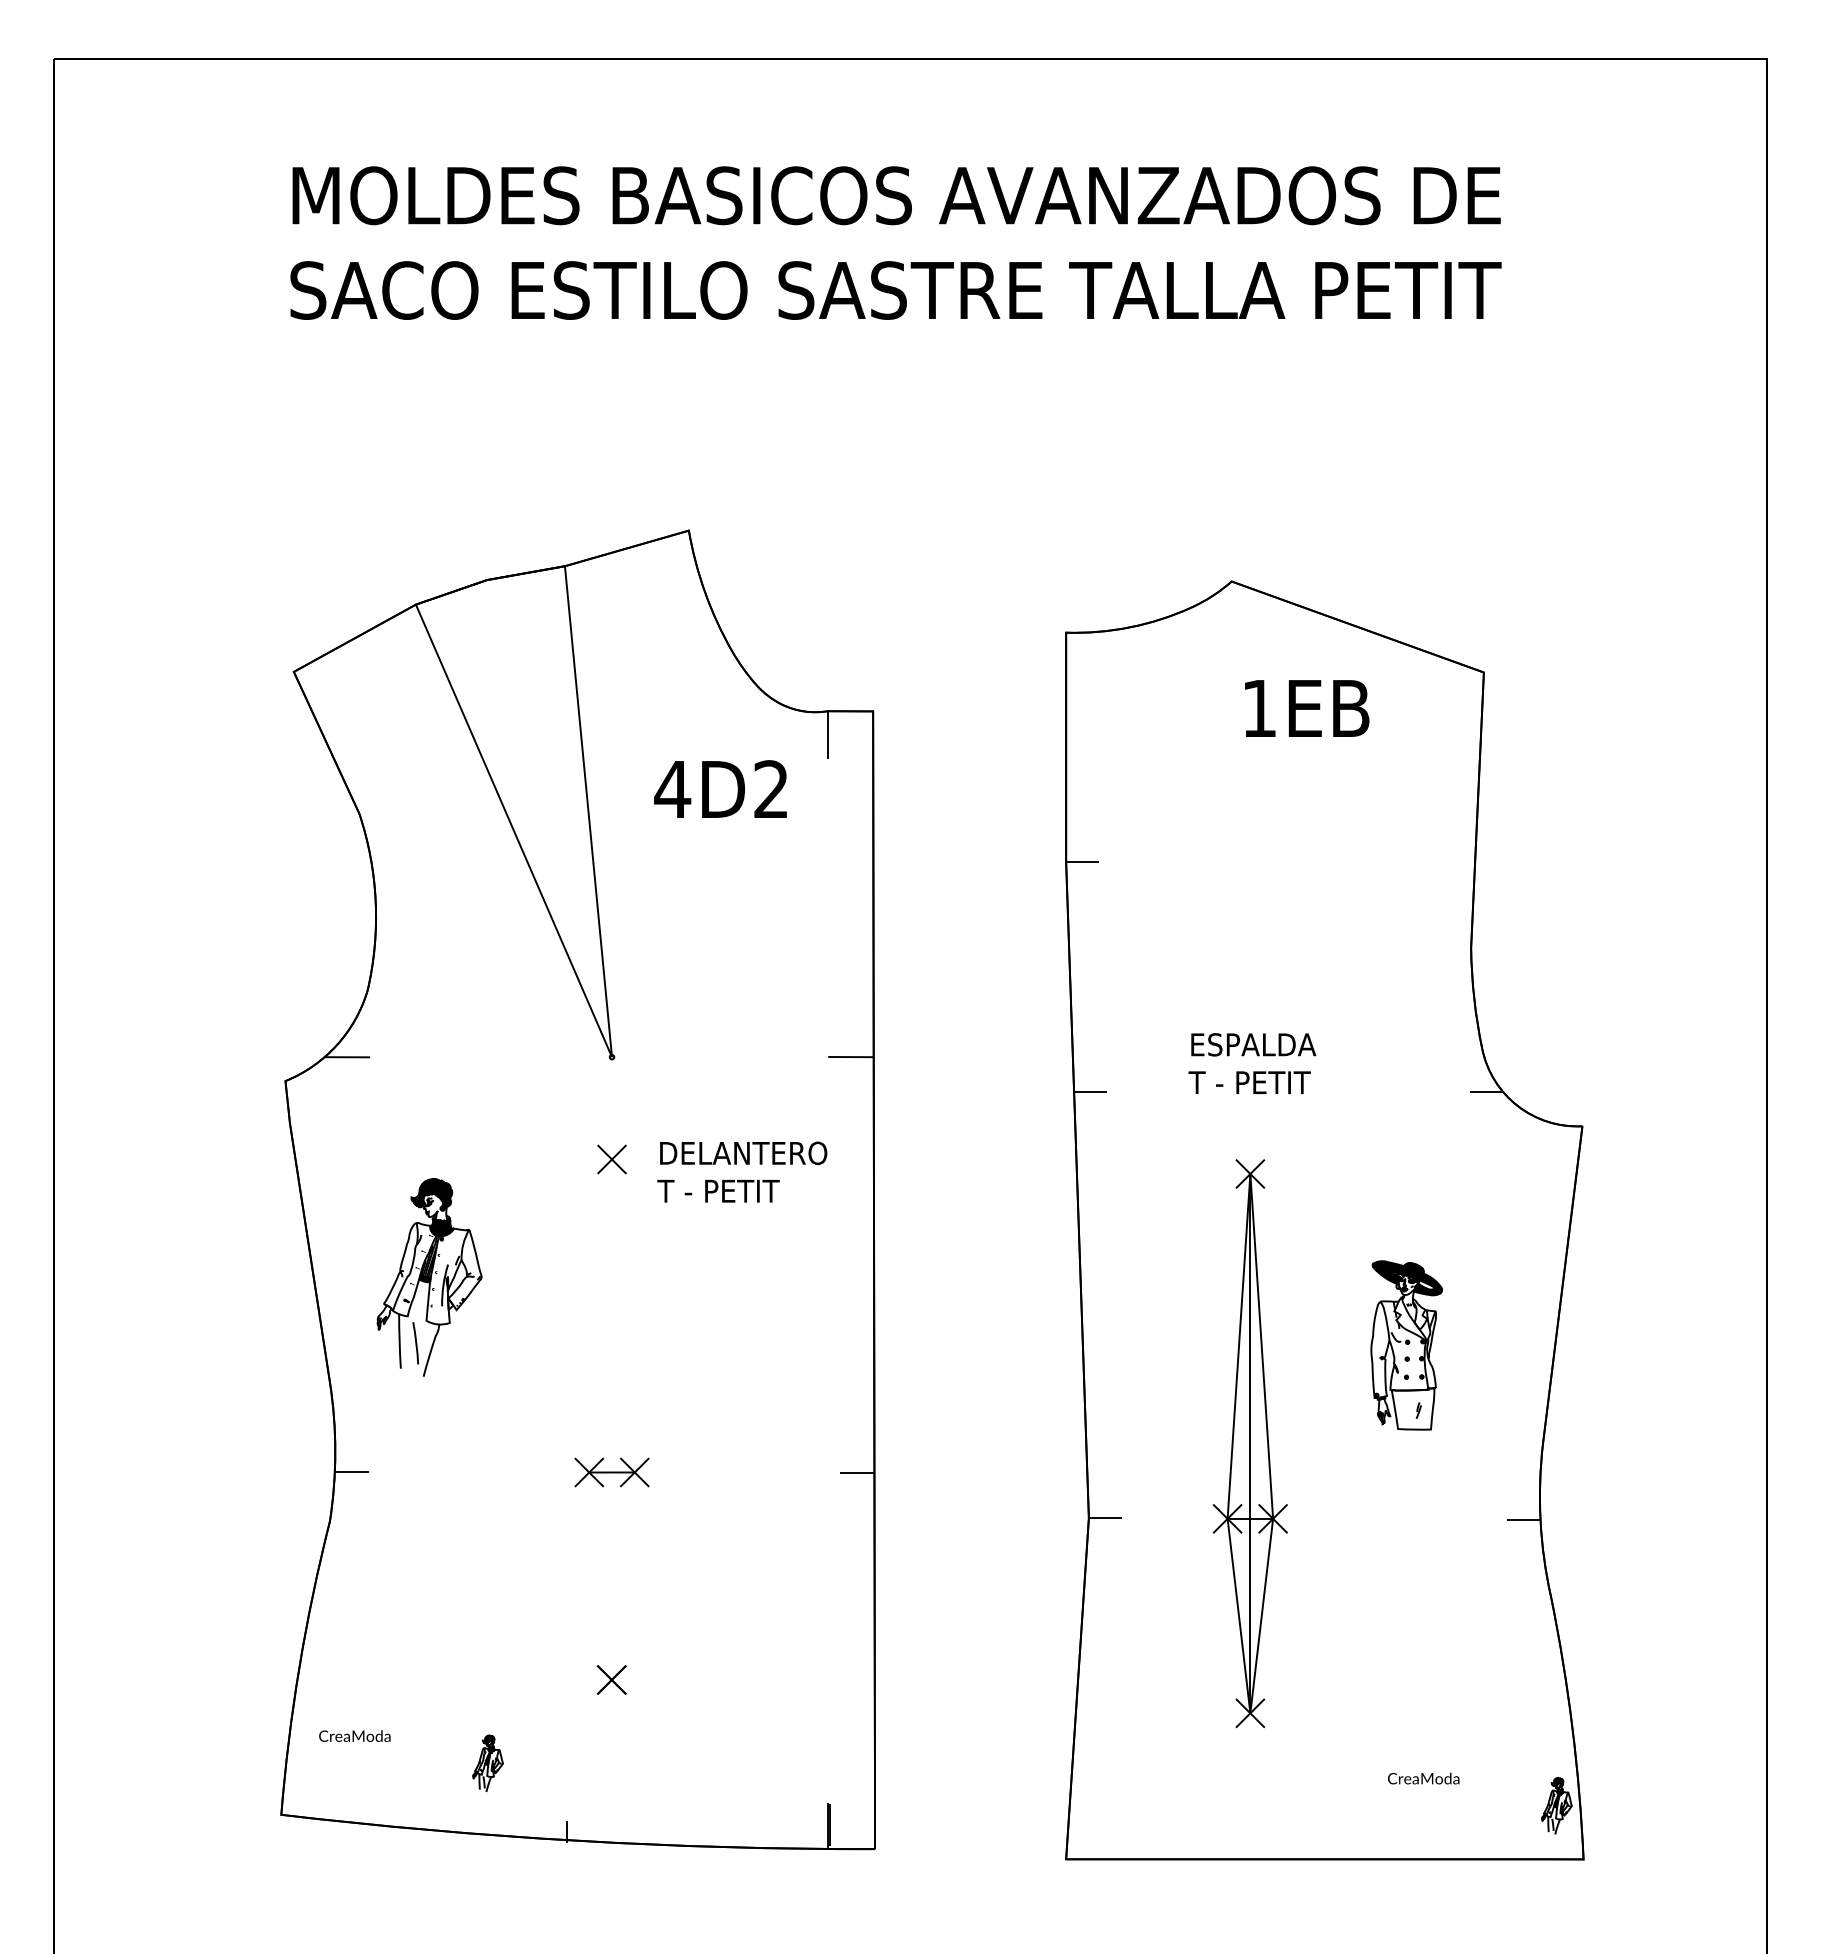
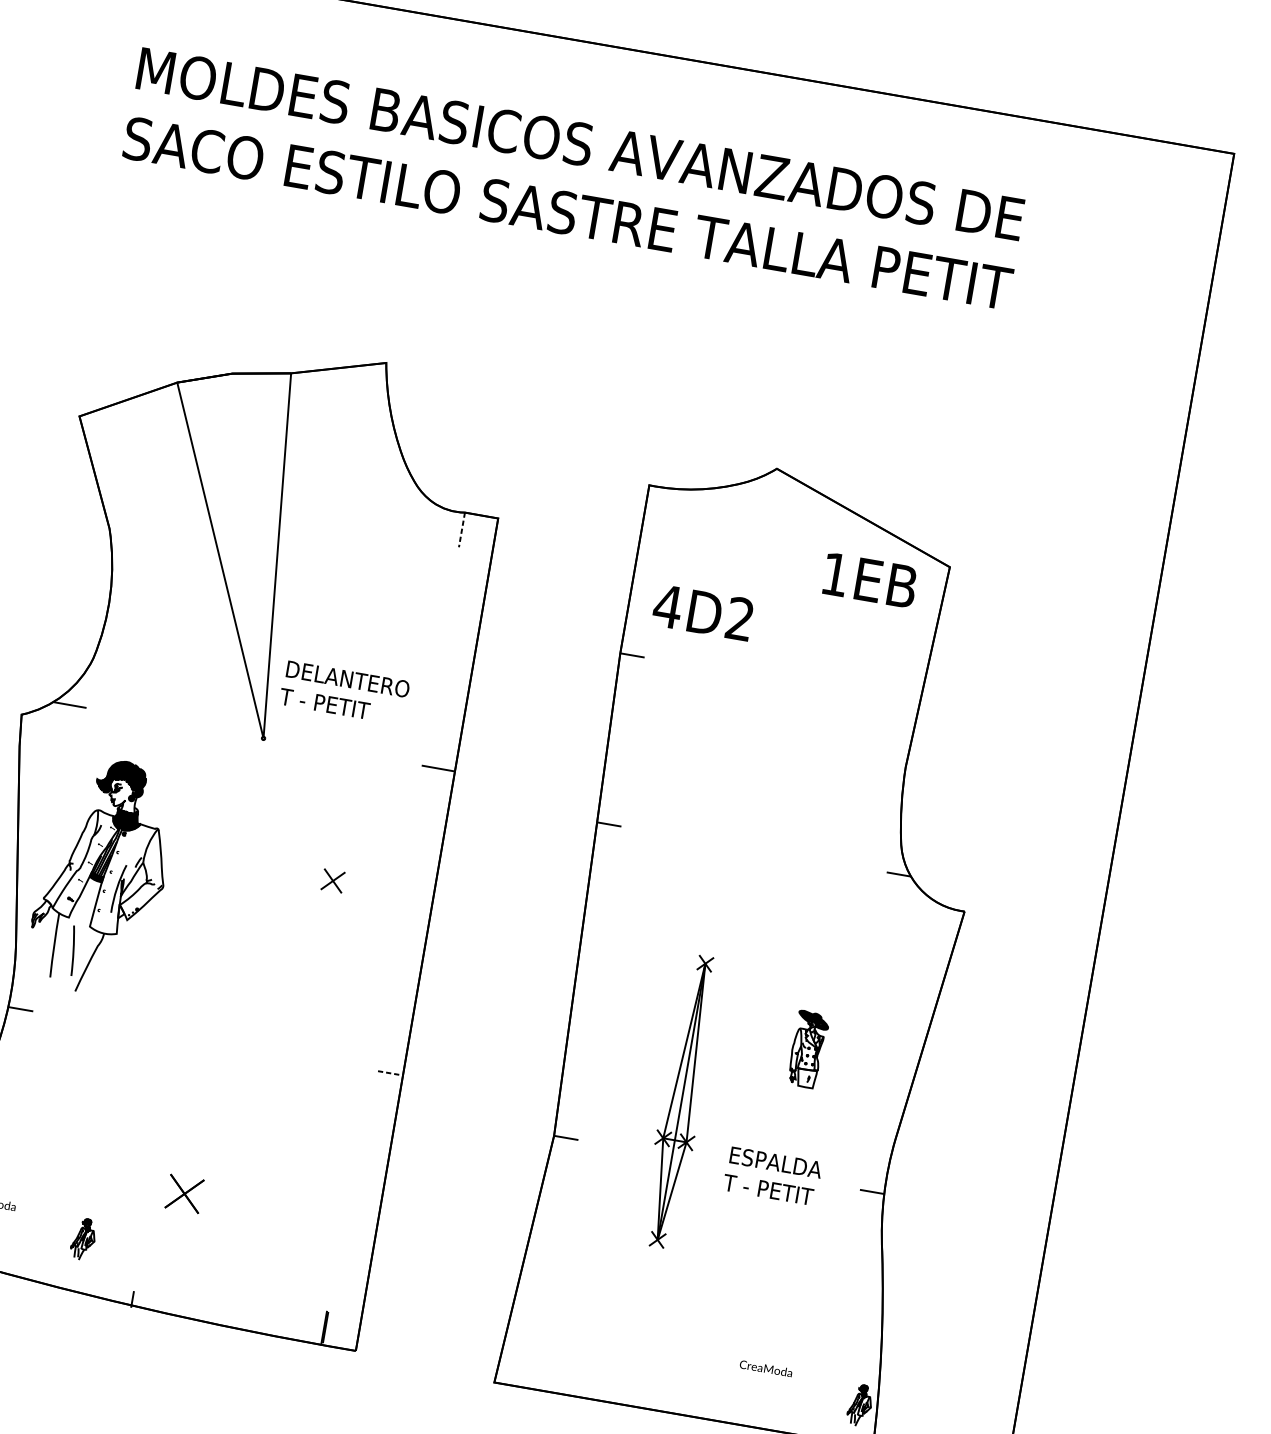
text: (1307, 708) -> (870, 580), moved
line: (827, 734) -> (461, 529), solid -> dashed
text: (720, 788) -> (703, 611), moved
text: (1252, 1063) -> (772, 1176), moved
part: (611, 1159) -> (332, 880), moved
text: (742, 1171) -> (344, 692), moved
part: (429, 1277) -> (102, 876), size x1.6
part: (1406, 1345) -> (808, 1049), size x0.6
part: (1249, 1443) -> (681, 1101), size x0.7
part: (611, 1472) -> (210, 1042), removed
line: (857, 1472) -> (390, 1073), solid -> dashed
part: (611, 1679) -> (184, 1193), size x1.6

